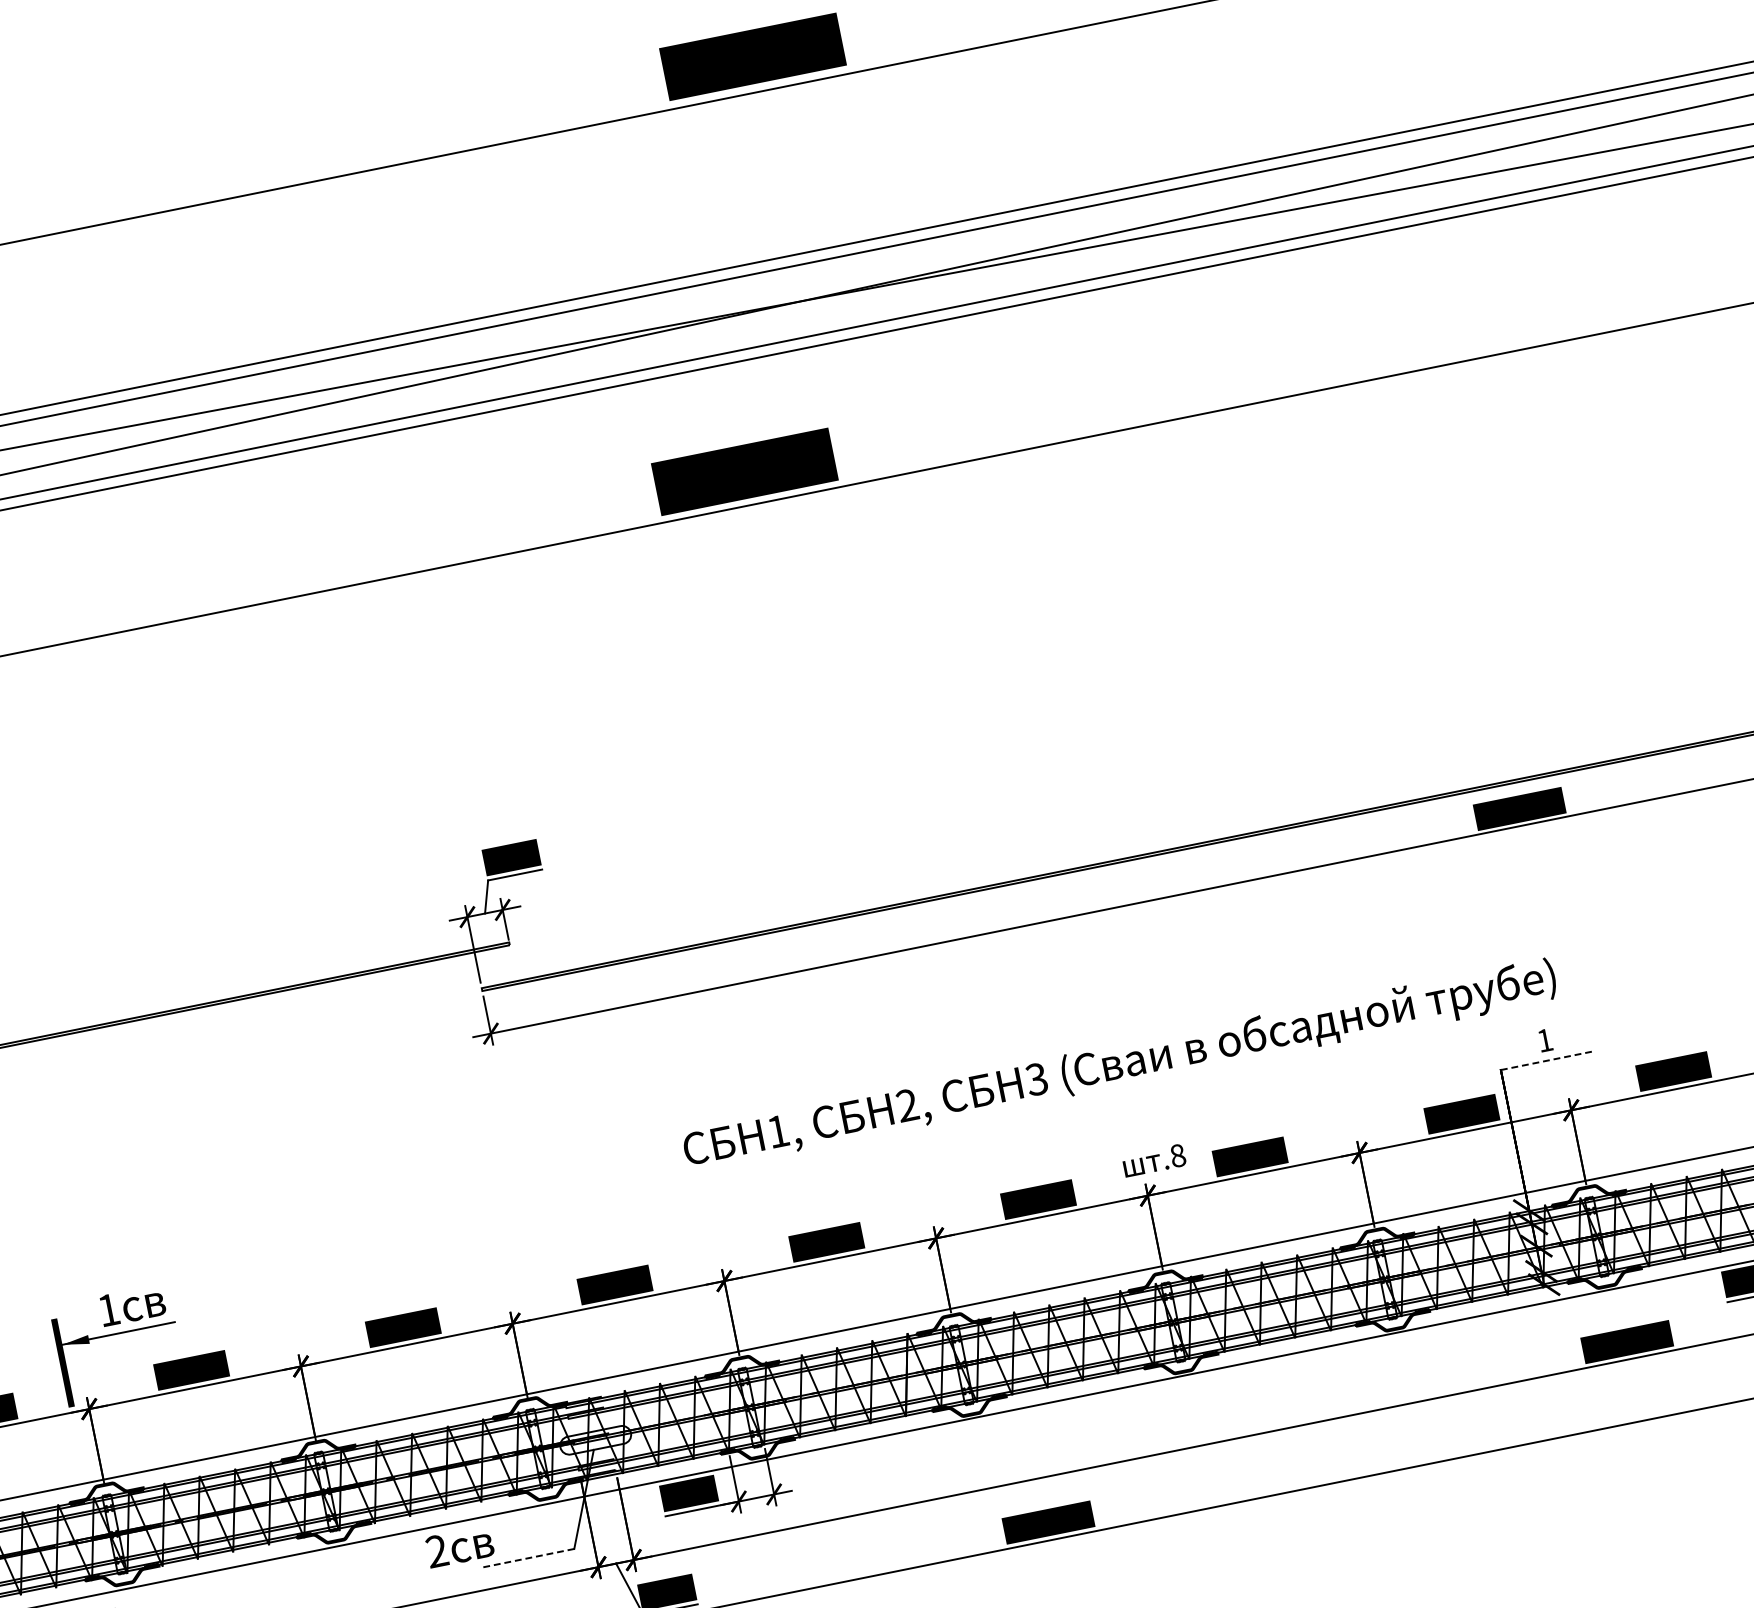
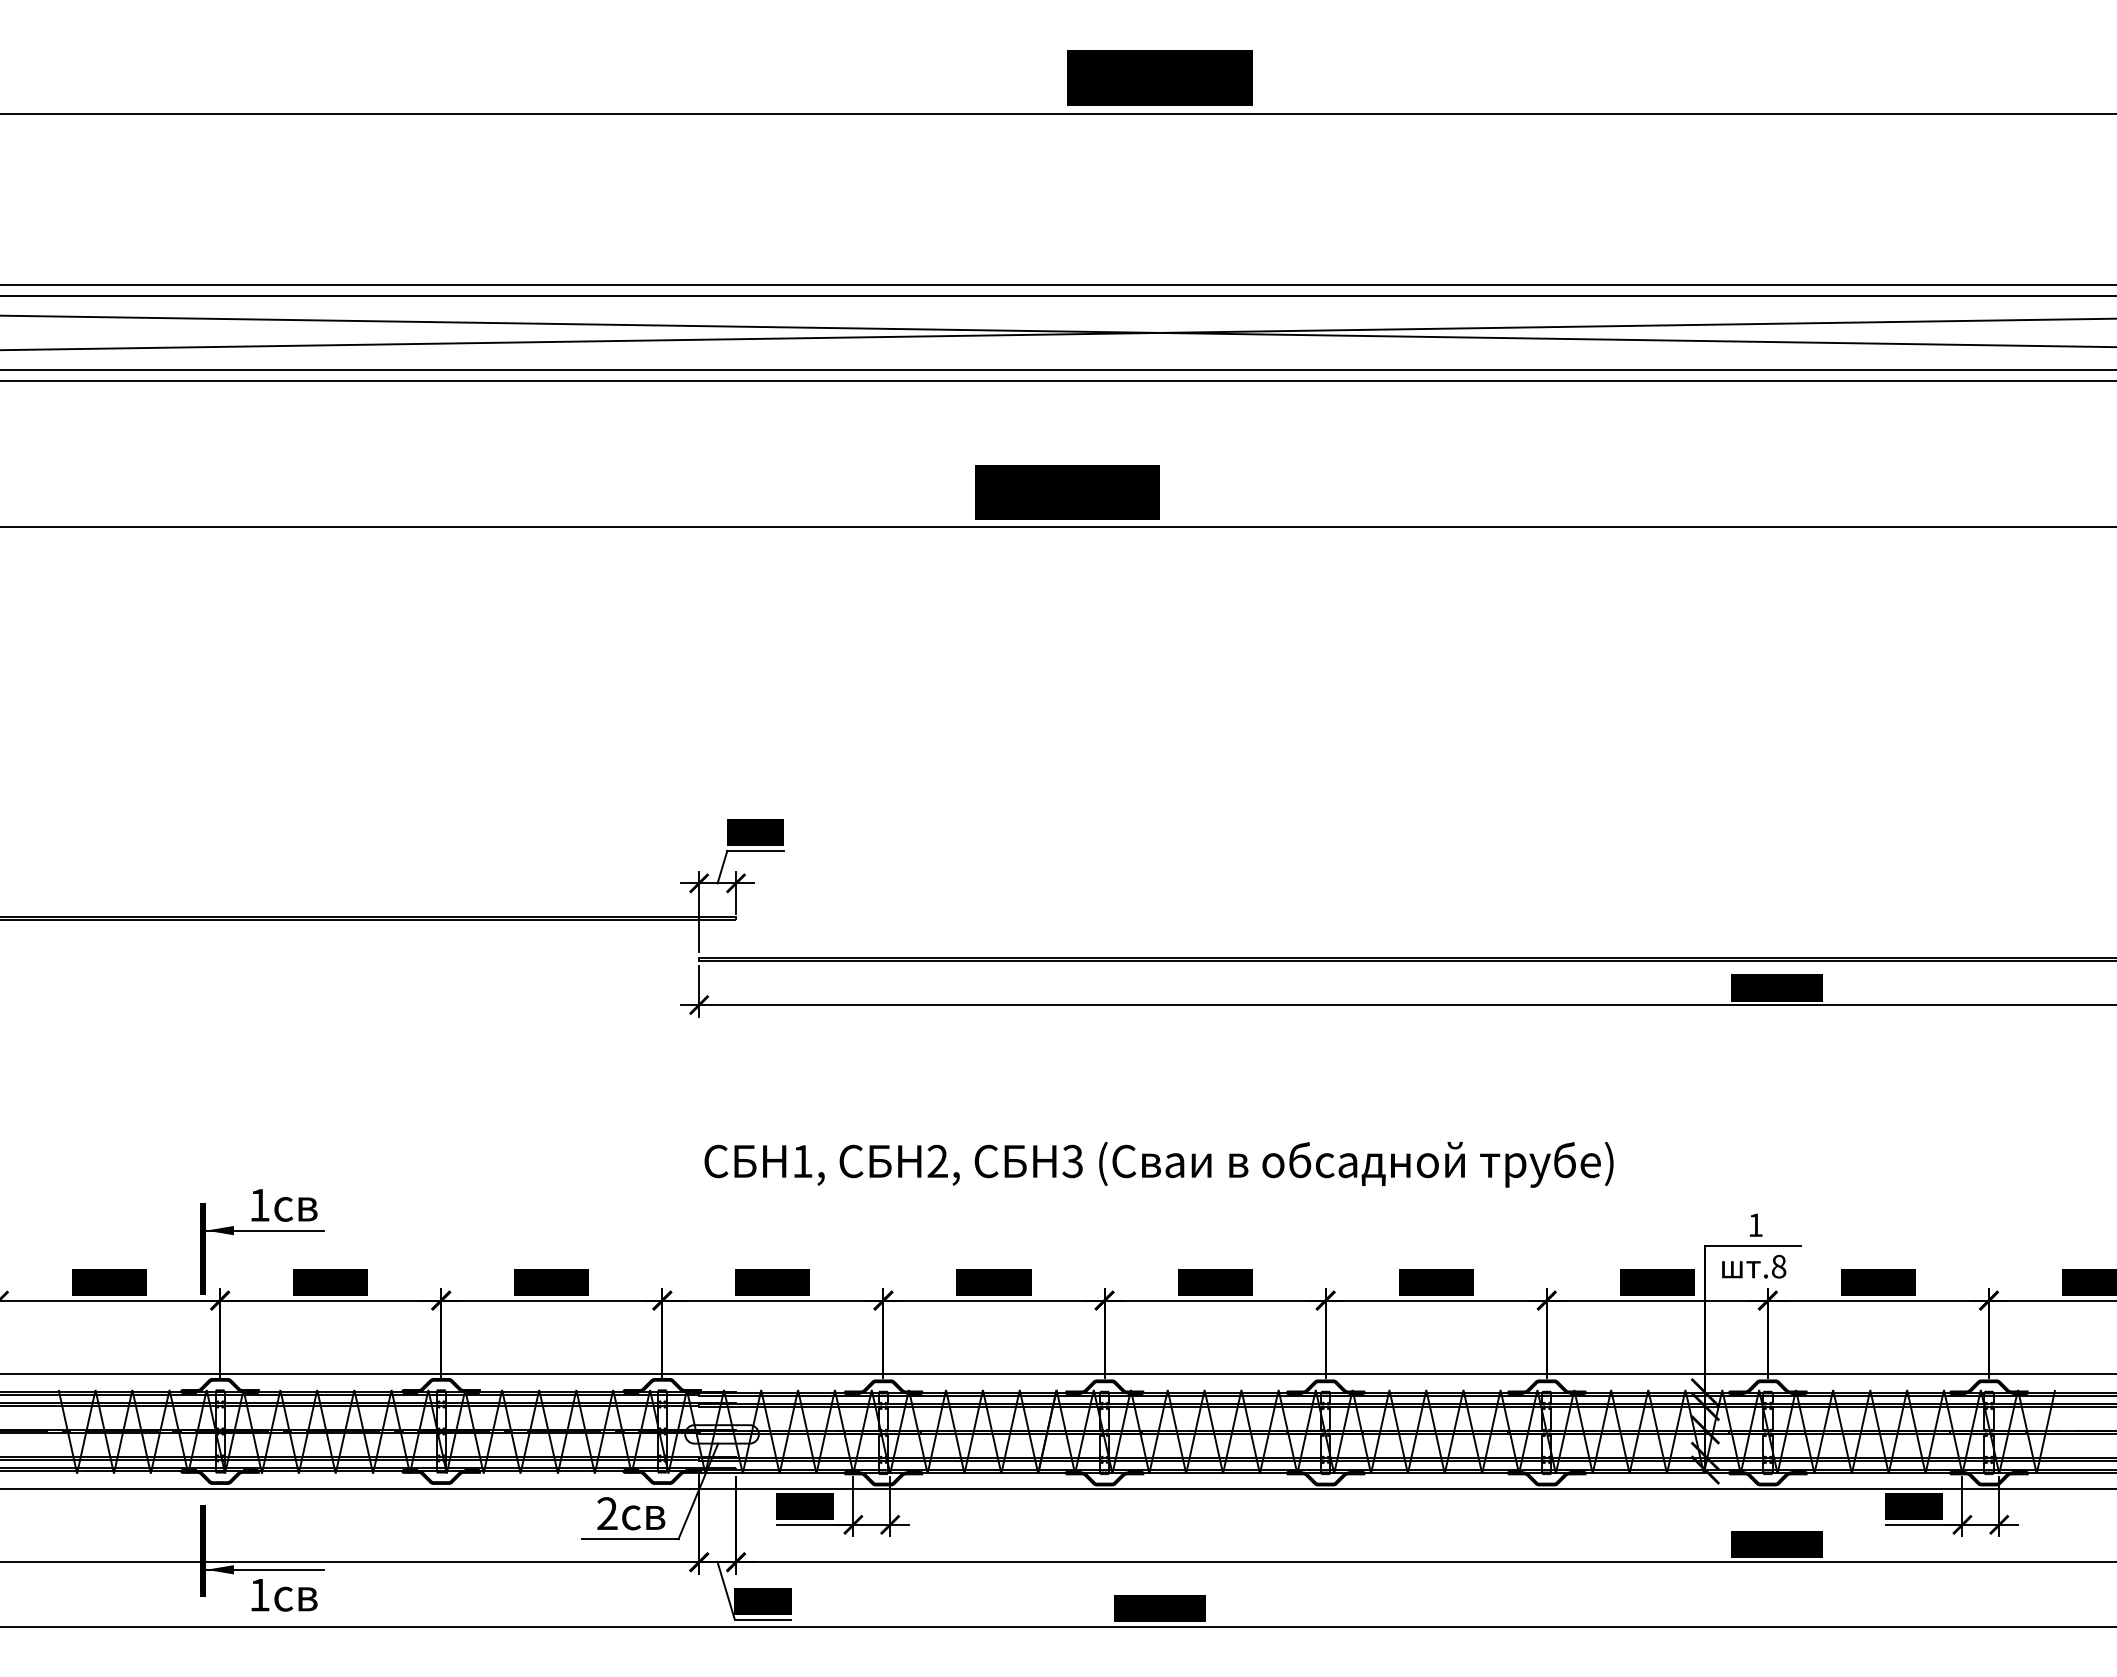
line: (1546, 1060) -> (1753, 1245), dashed -> solid
text: (1119, 1065) -> (1158, 1164), moved
text: (1154, 1160) -> (1754, 1266), moved
text: (460, 1546) -> (631, 1513), moved
line: (527, 1558) -> (629, 1539), dashed -> solid

